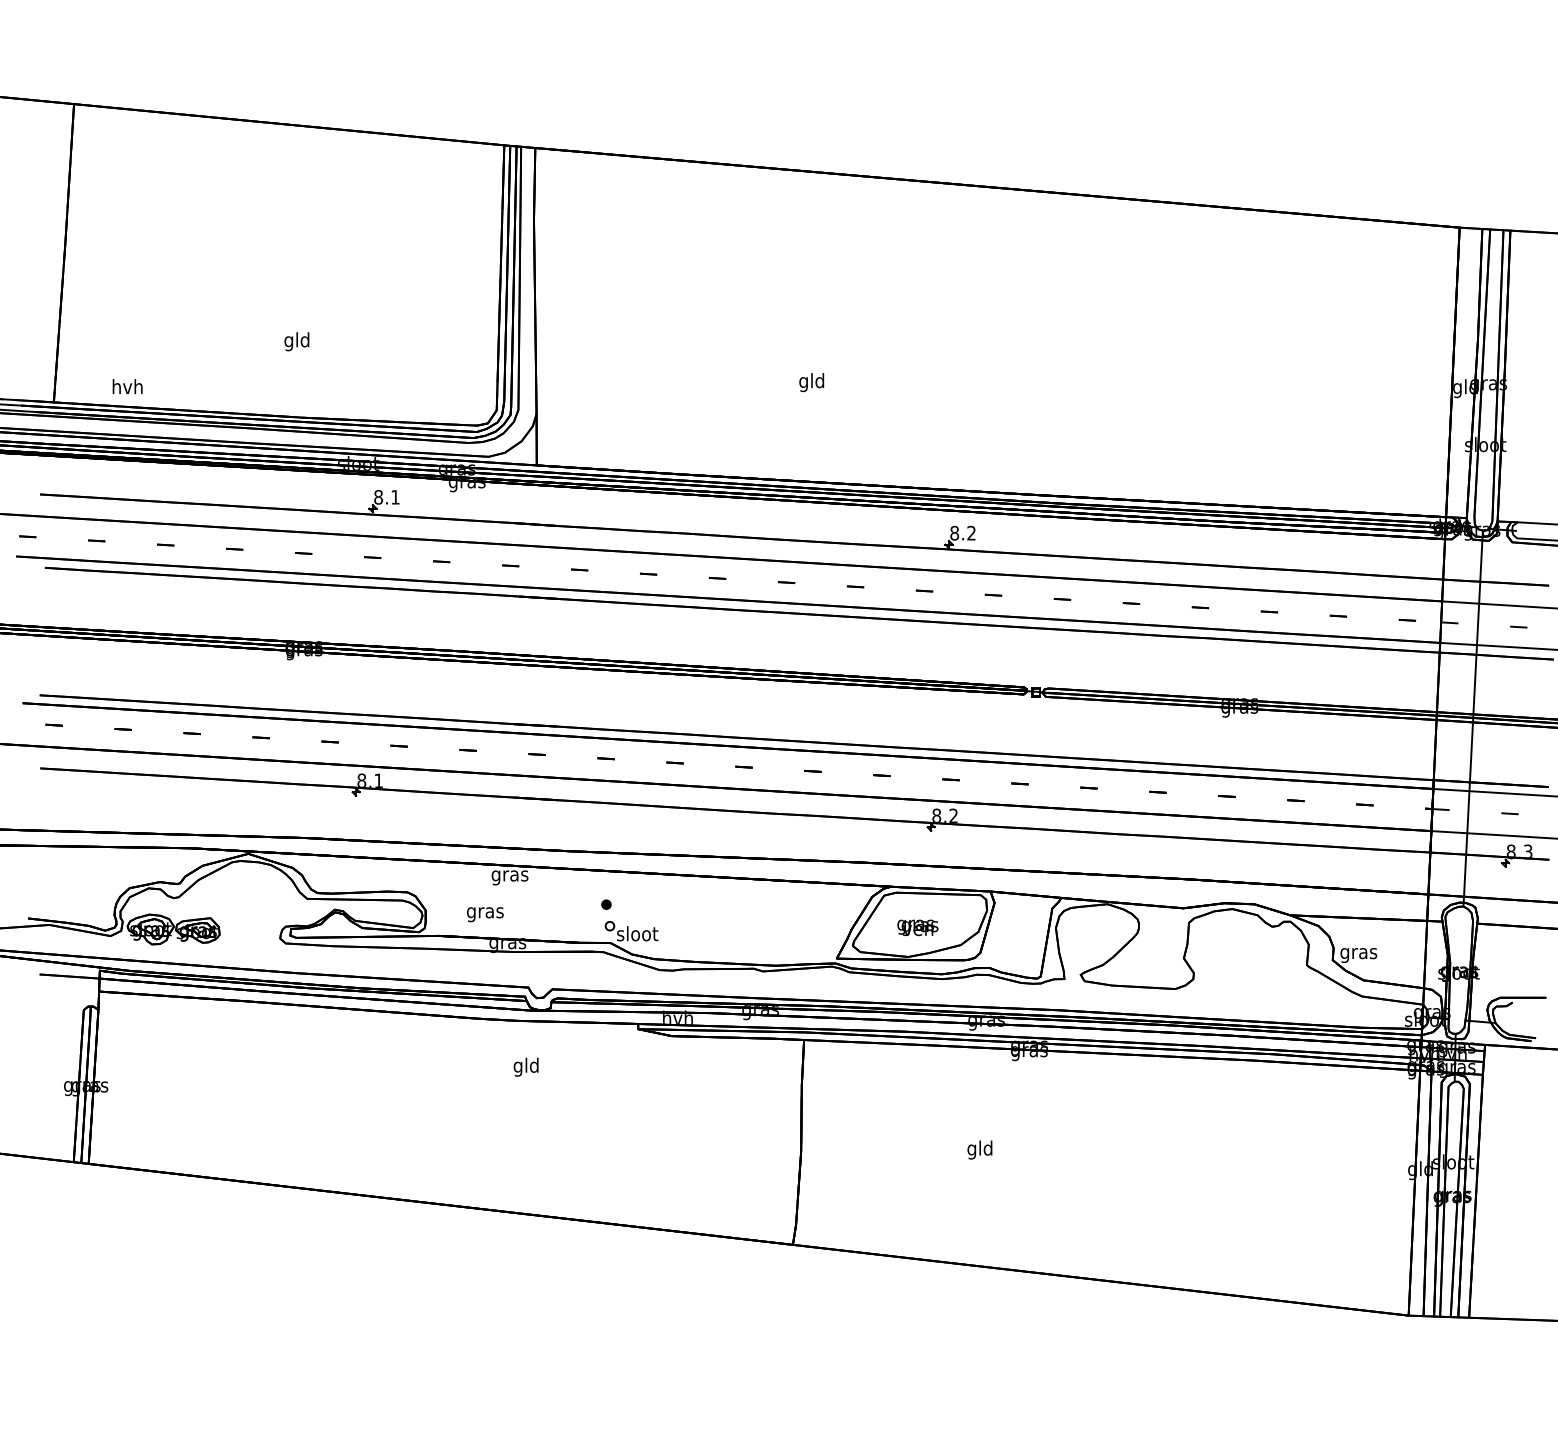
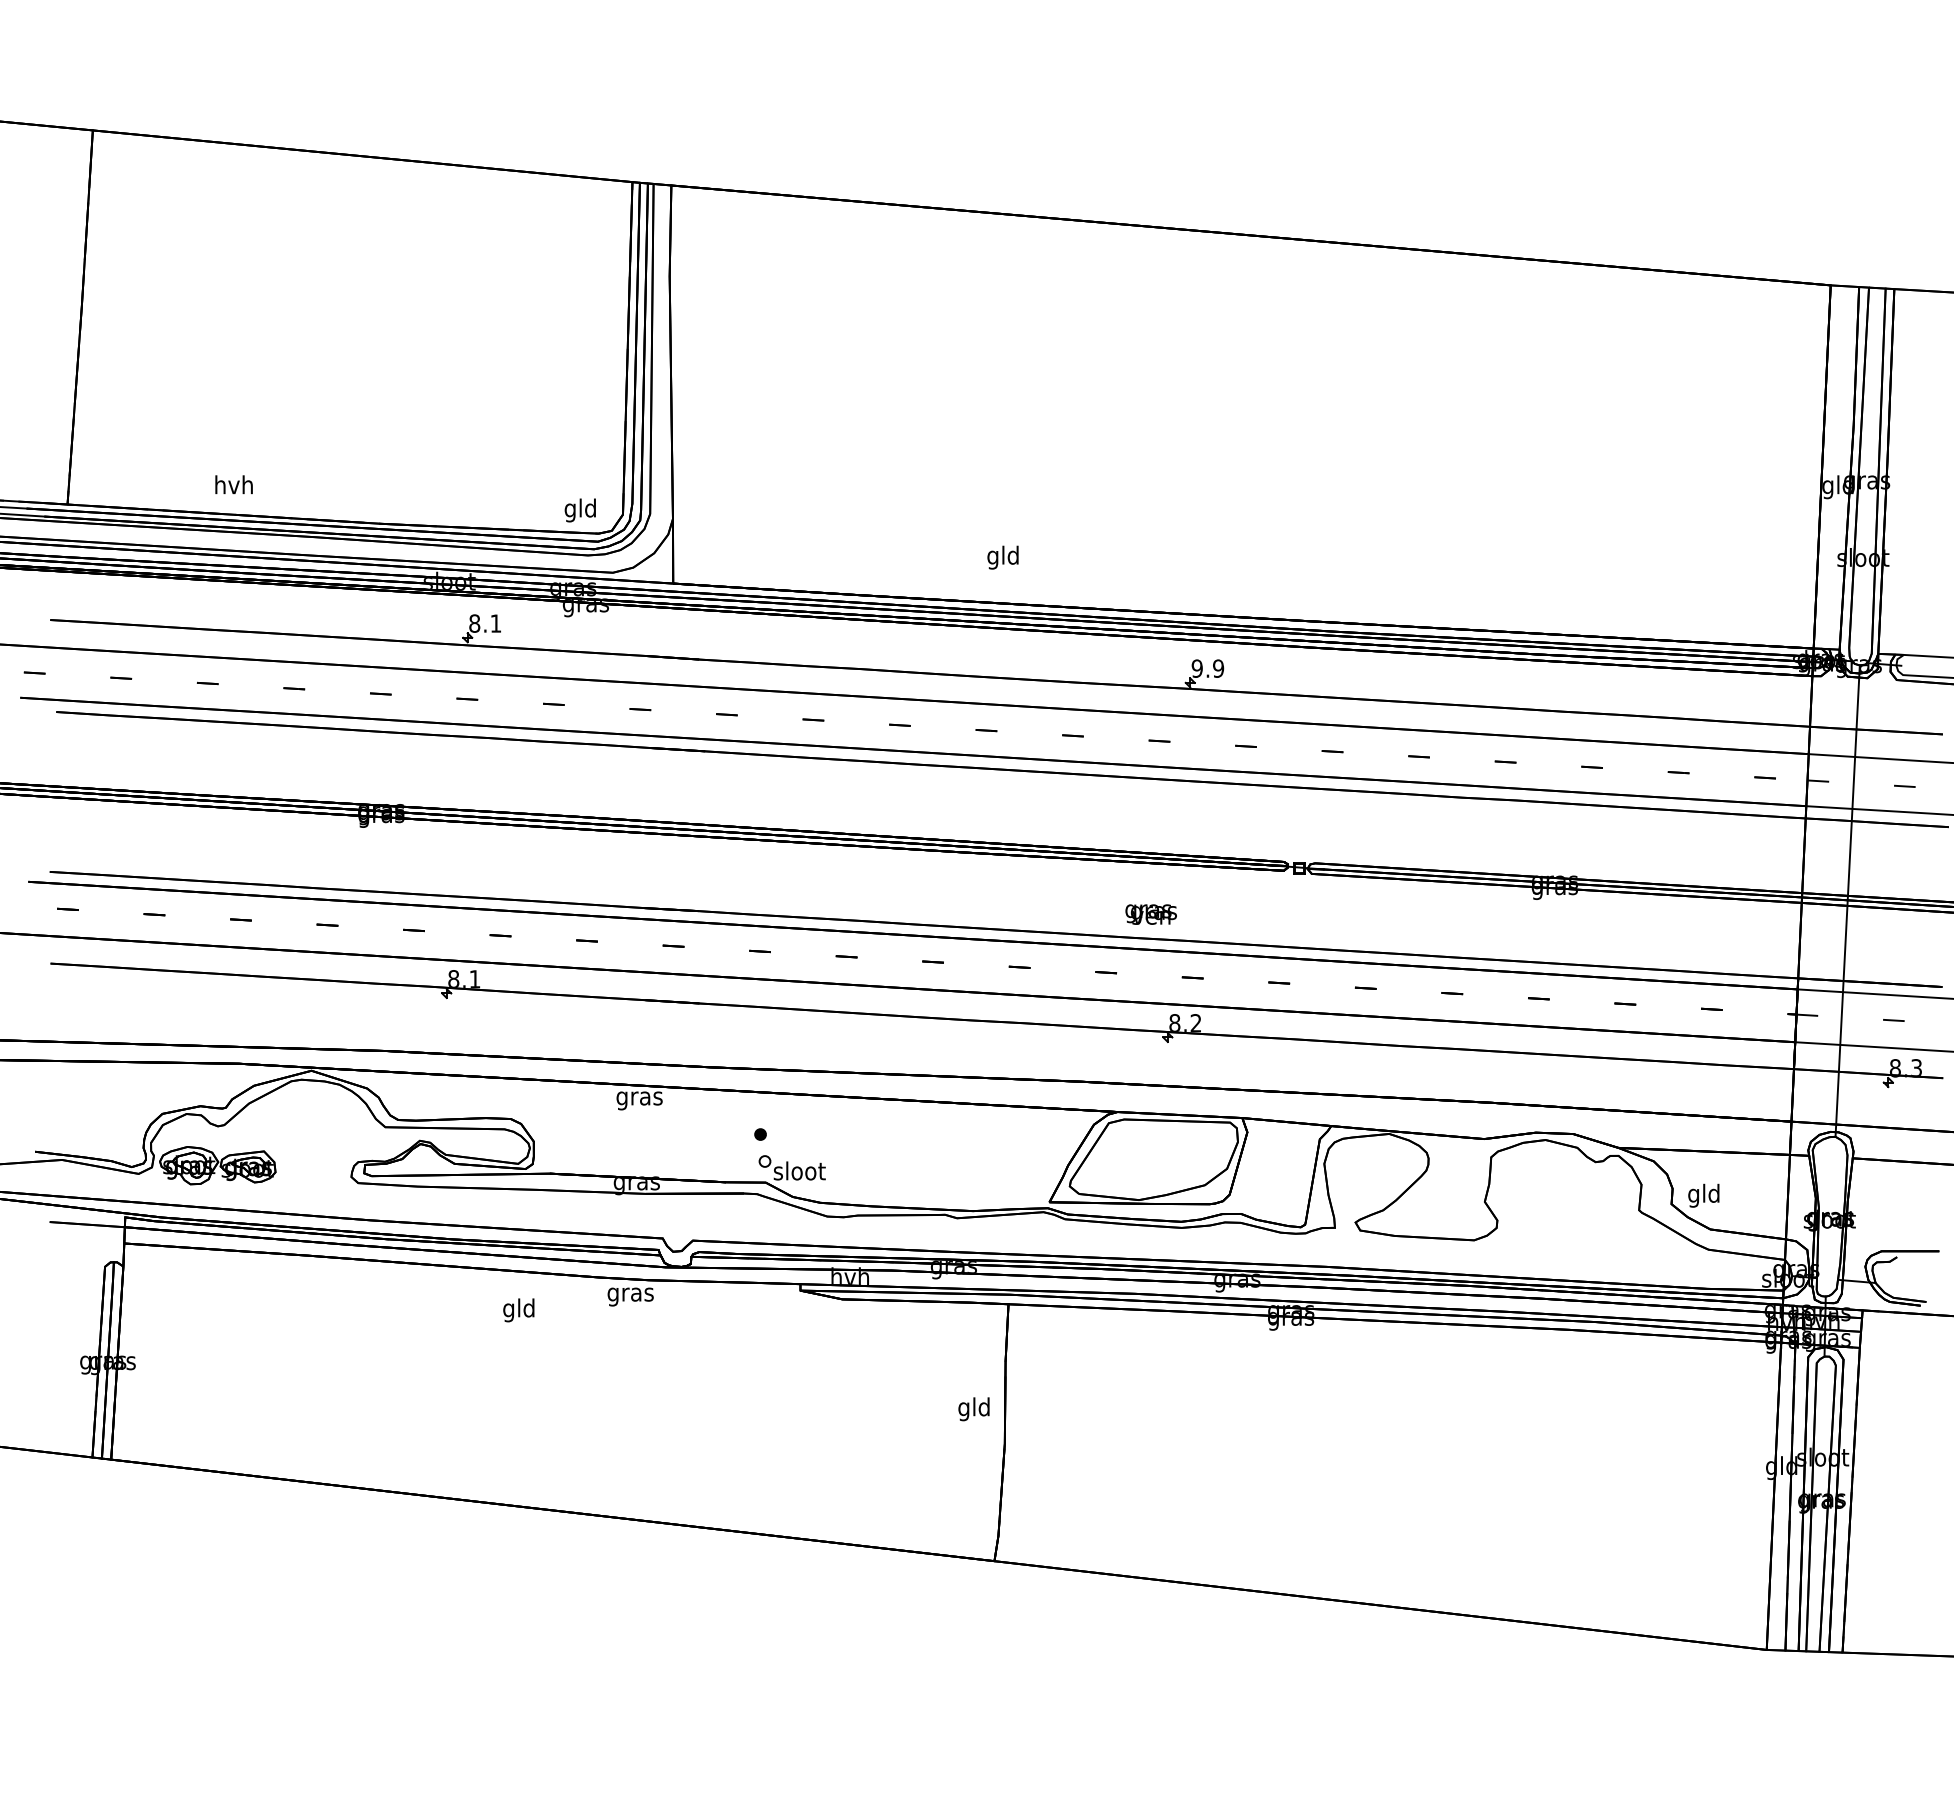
text: (296, 341) -> (579, 510), moved
text: (811, 382) -> (1002, 557), moved
text: (127, 386) -> (233, 484), moved
text: (962, 533) -> (1207, 668), 8.2 -> 9.9
text: (485, 914) -> (630, 1296), moved
text: (917, 927) -> (1150, 914), moved
text: (1359, 953) -> (1704, 1195), gras -> gld
text: (525, 1067) -> (518, 1310), moved
text: (979, 1150) -> (973, 1409), moved

